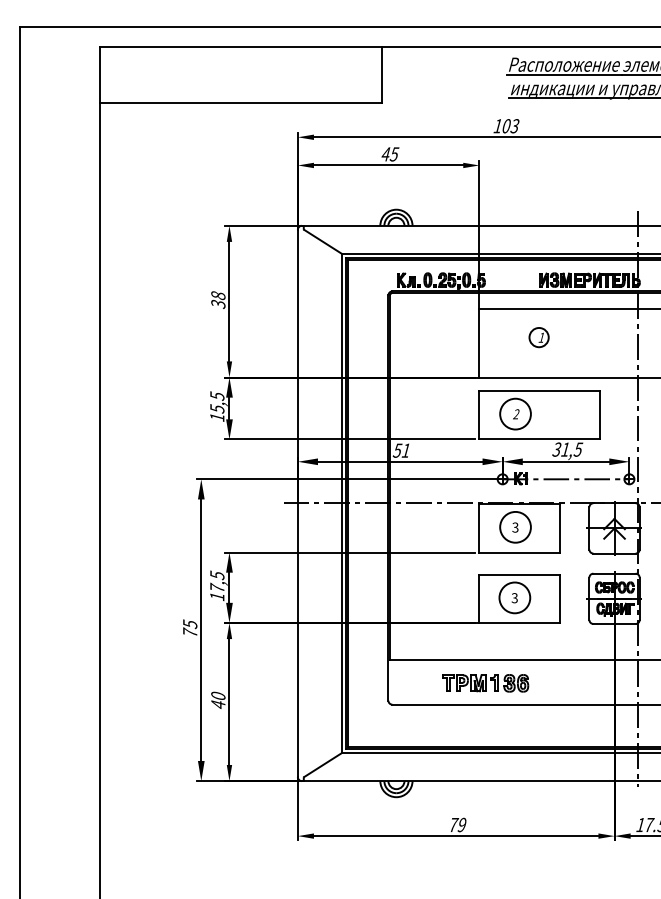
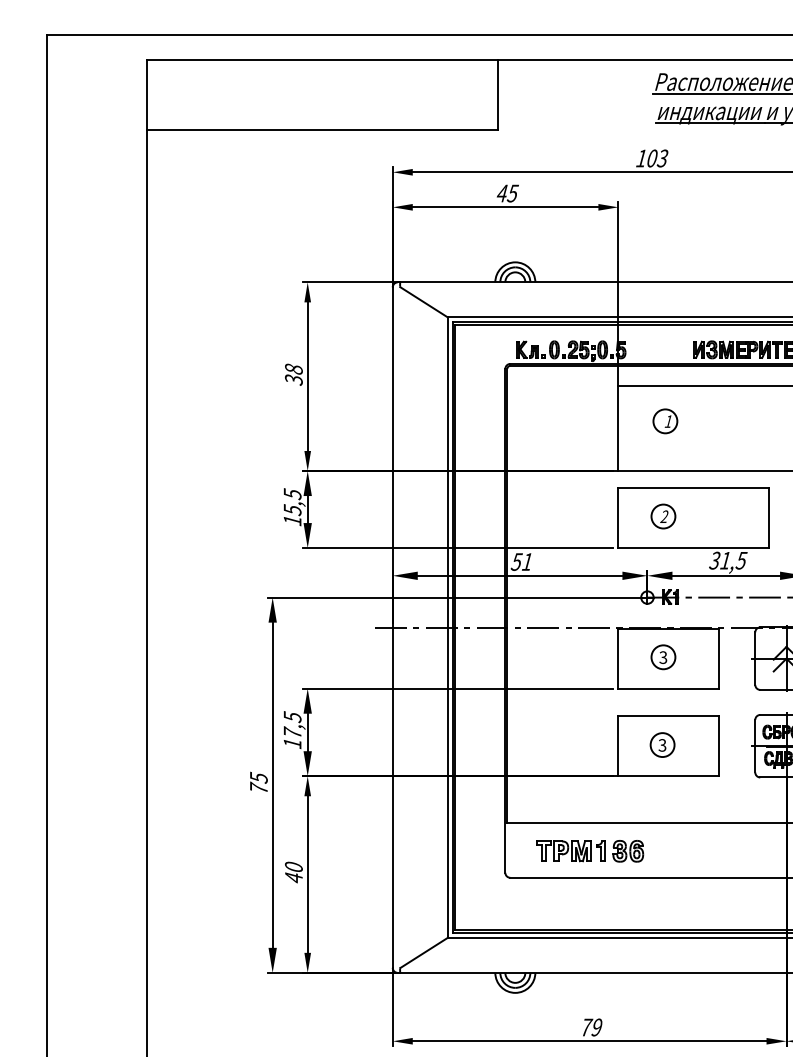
part: (538, 337) -> (664, 421), moved
circle: (515, 413) -> (663, 515), size x0.62
circle: (515, 526) -> (663, 656), size x0.62
circle: (514, 597) -> (662, 744), size x0.62
part: (485, 683) -> (590, 851), moved

